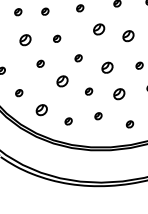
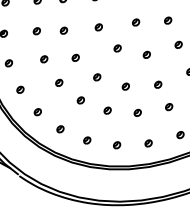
part: (98, 29) -> (117, 48), size x0.62
part: (127, 35) -> (146, 54), size x0.62
part: (25, 40) -> (44, 59), size x0.62
part: (106, 67) -> (125, 86), size x0.62
part: (61, 81) -> (80, 100), size x0.62
part: (118, 93) -> (137, 112), size x0.62
part: (41, 110) -> (60, 129), size x0.62
part: (98, 116) -> (117, 145), moved

